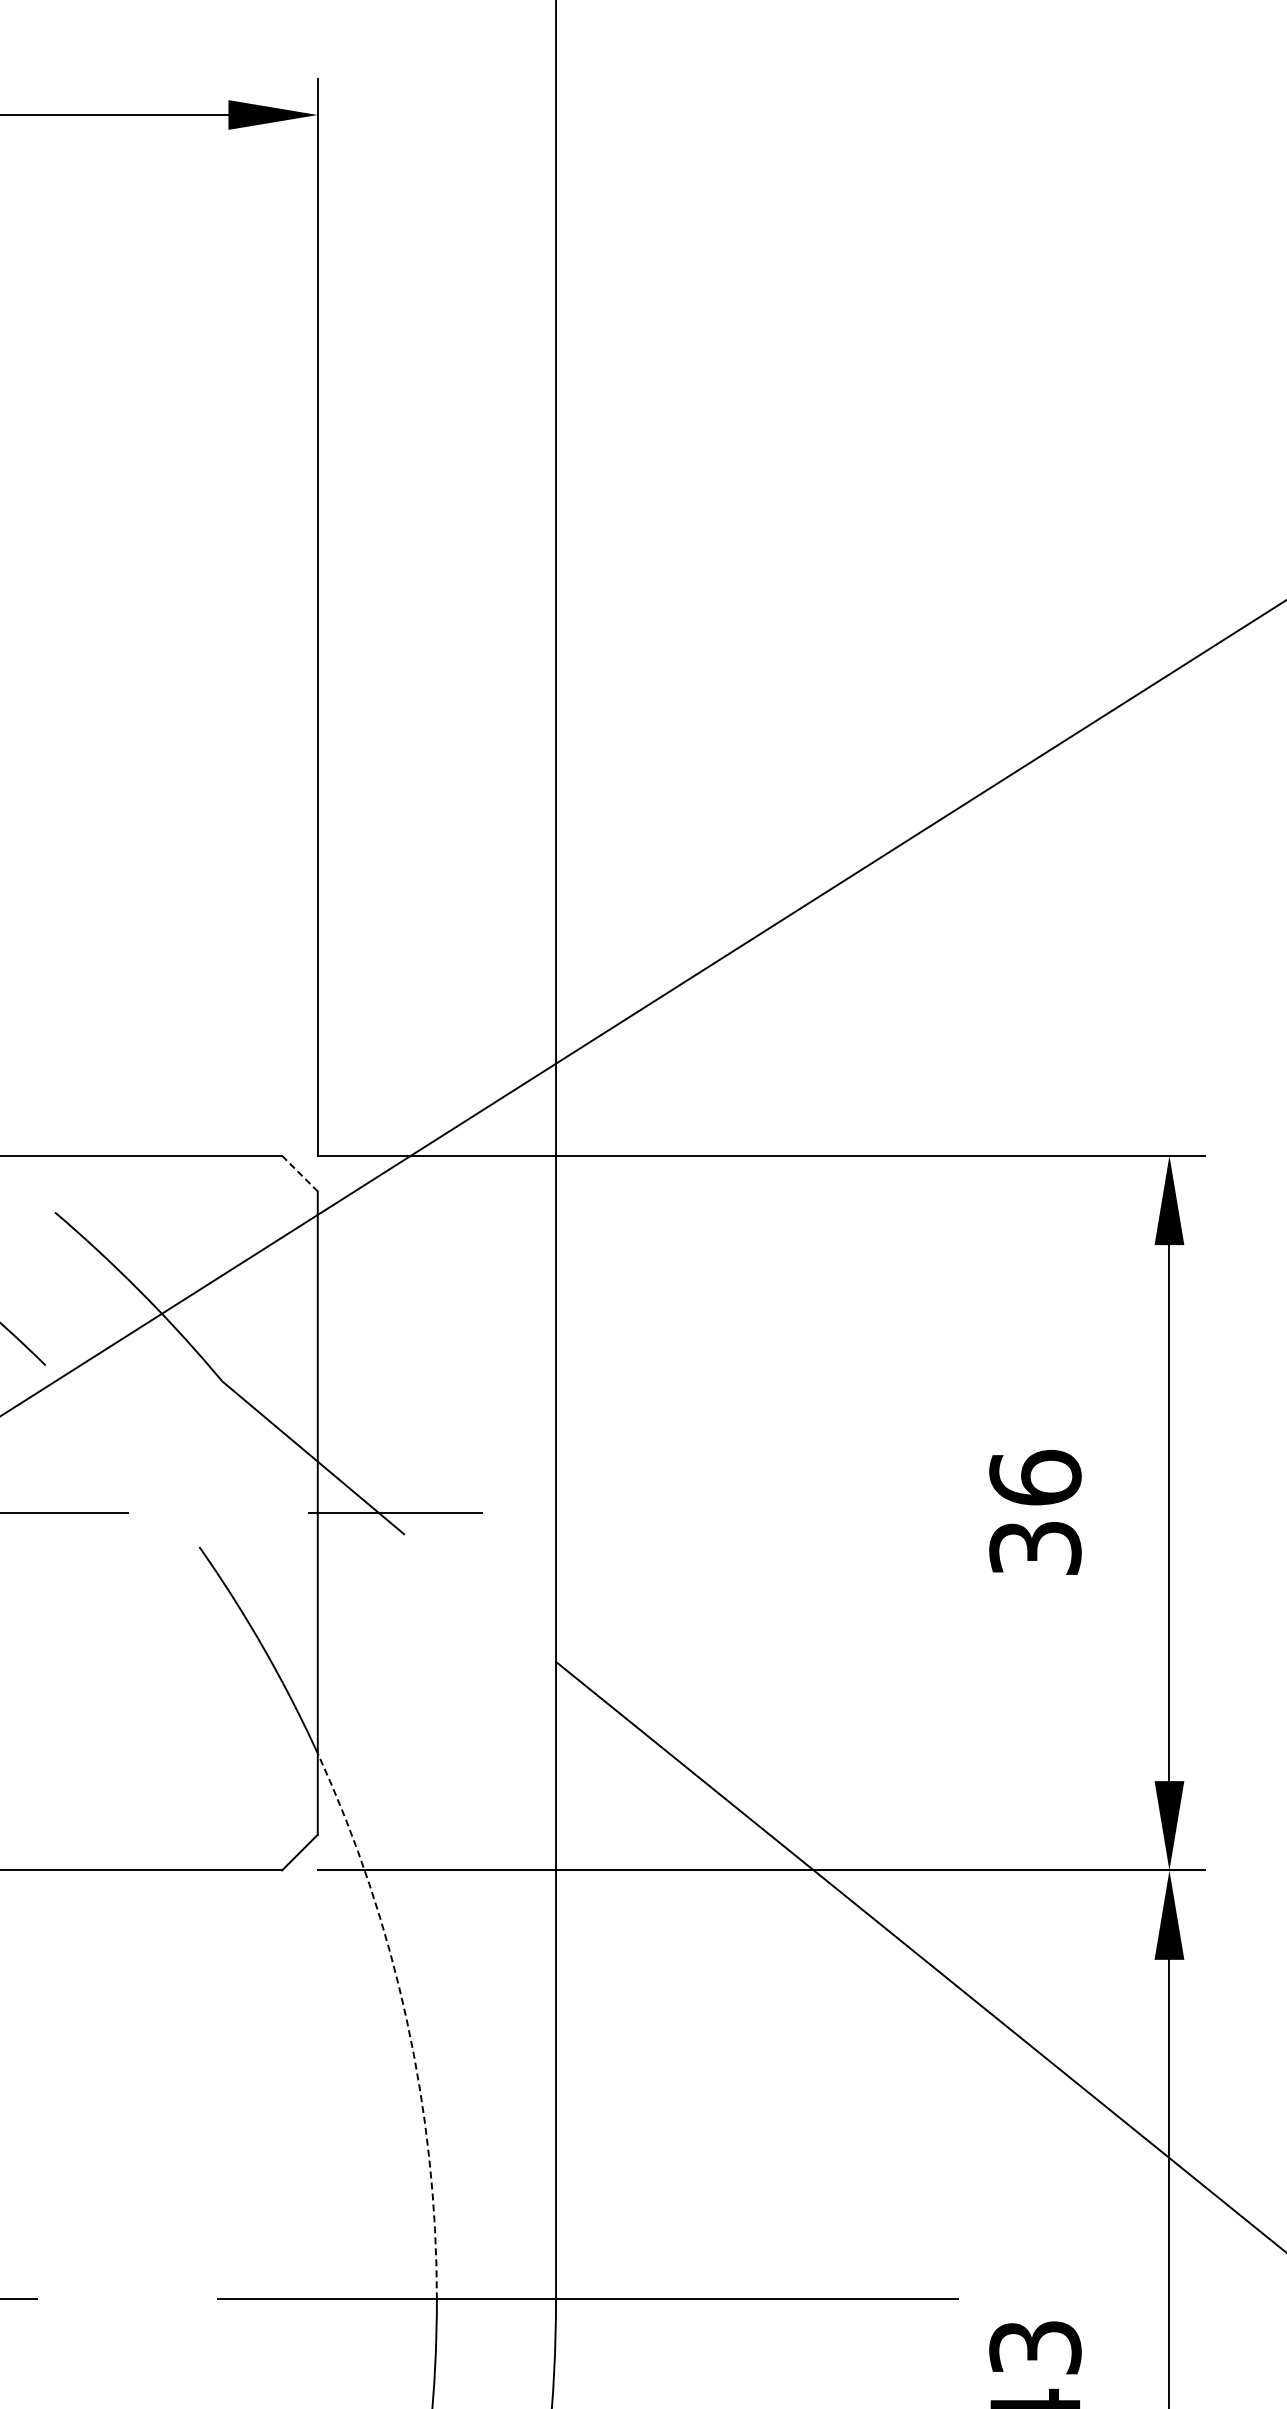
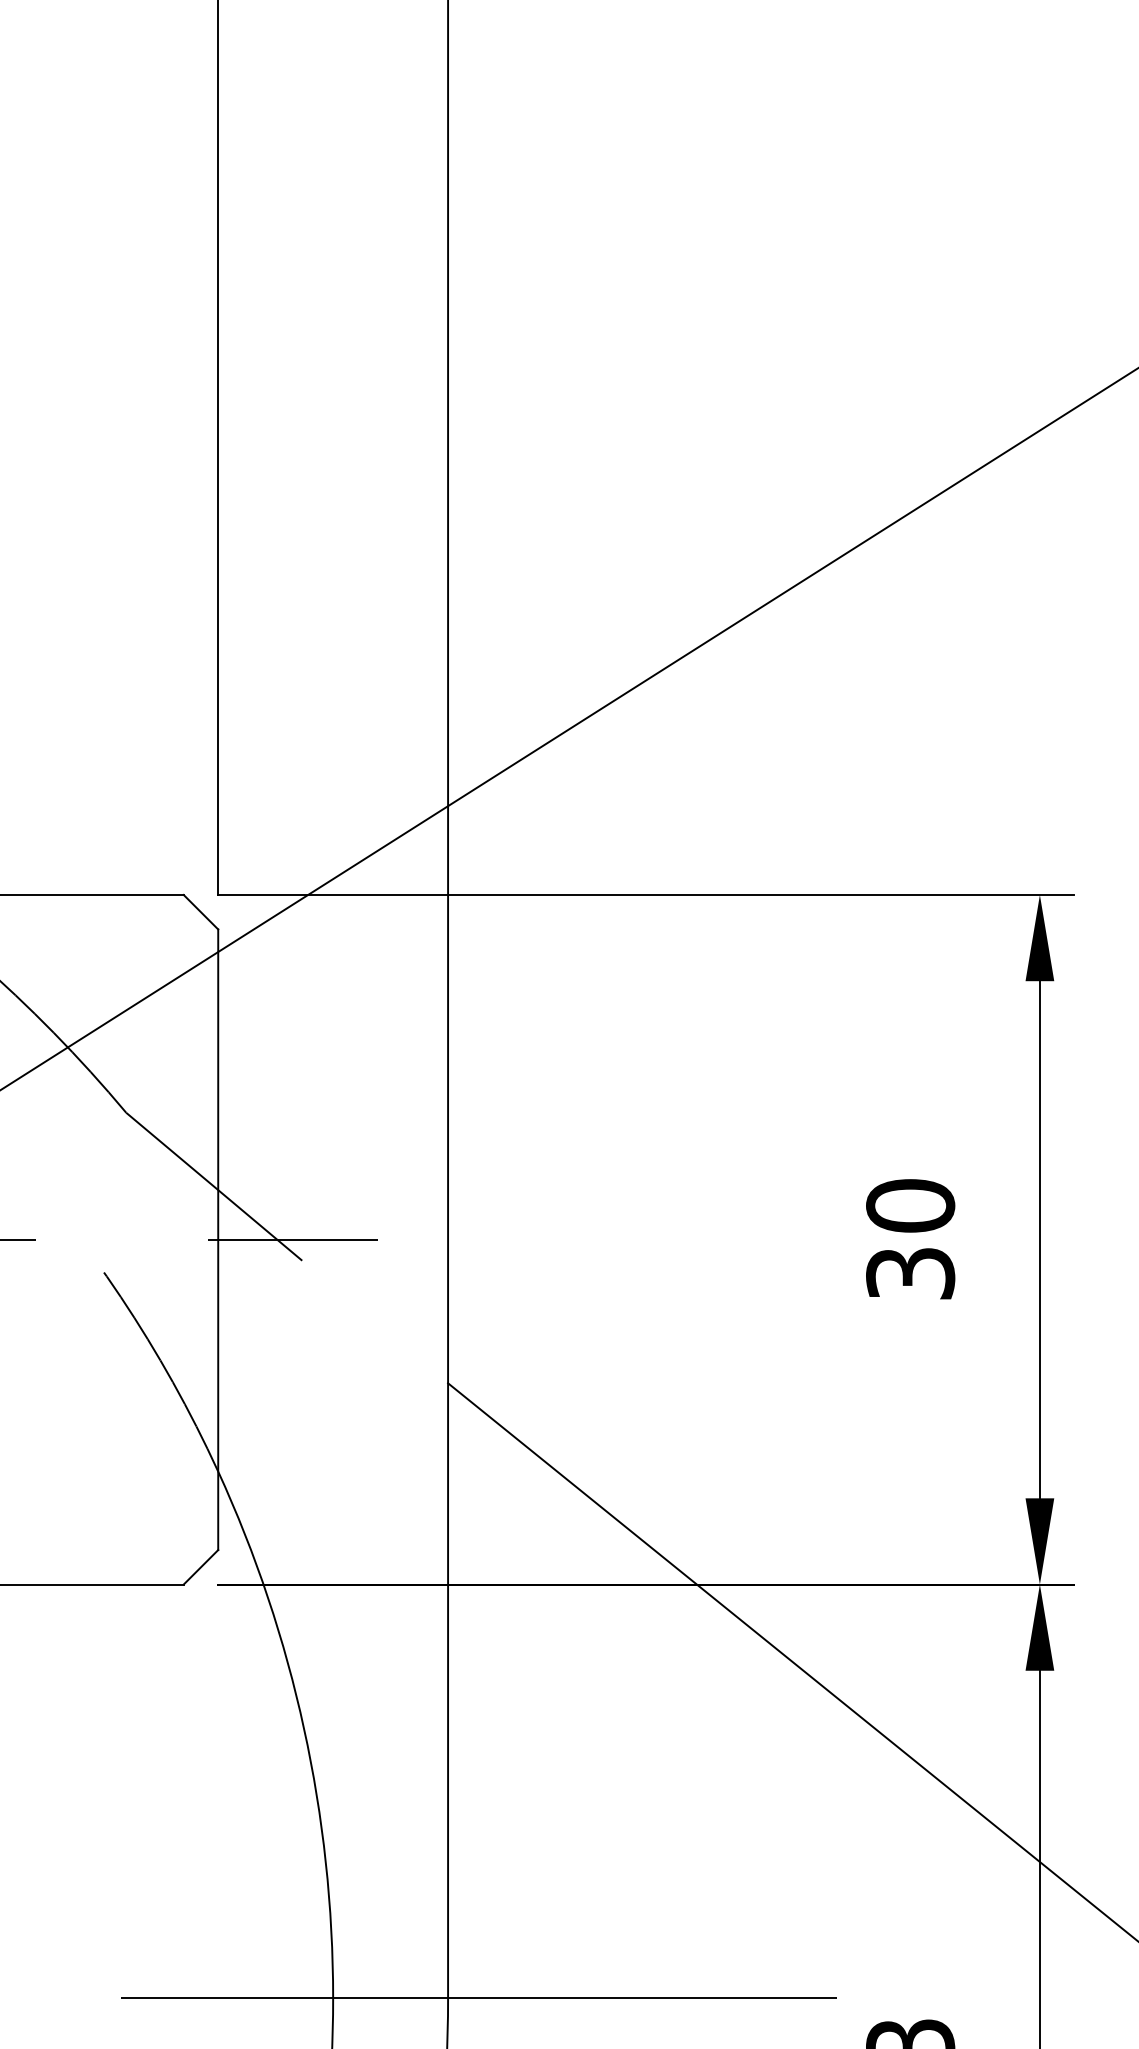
line: (300, 1173) -> (201, 912), dashed -> solid
text: (1035, 1477) -> (910, 1205), 36 -> 30
arc: (406, 2019) -> (303, 1728), dashed -> solid

